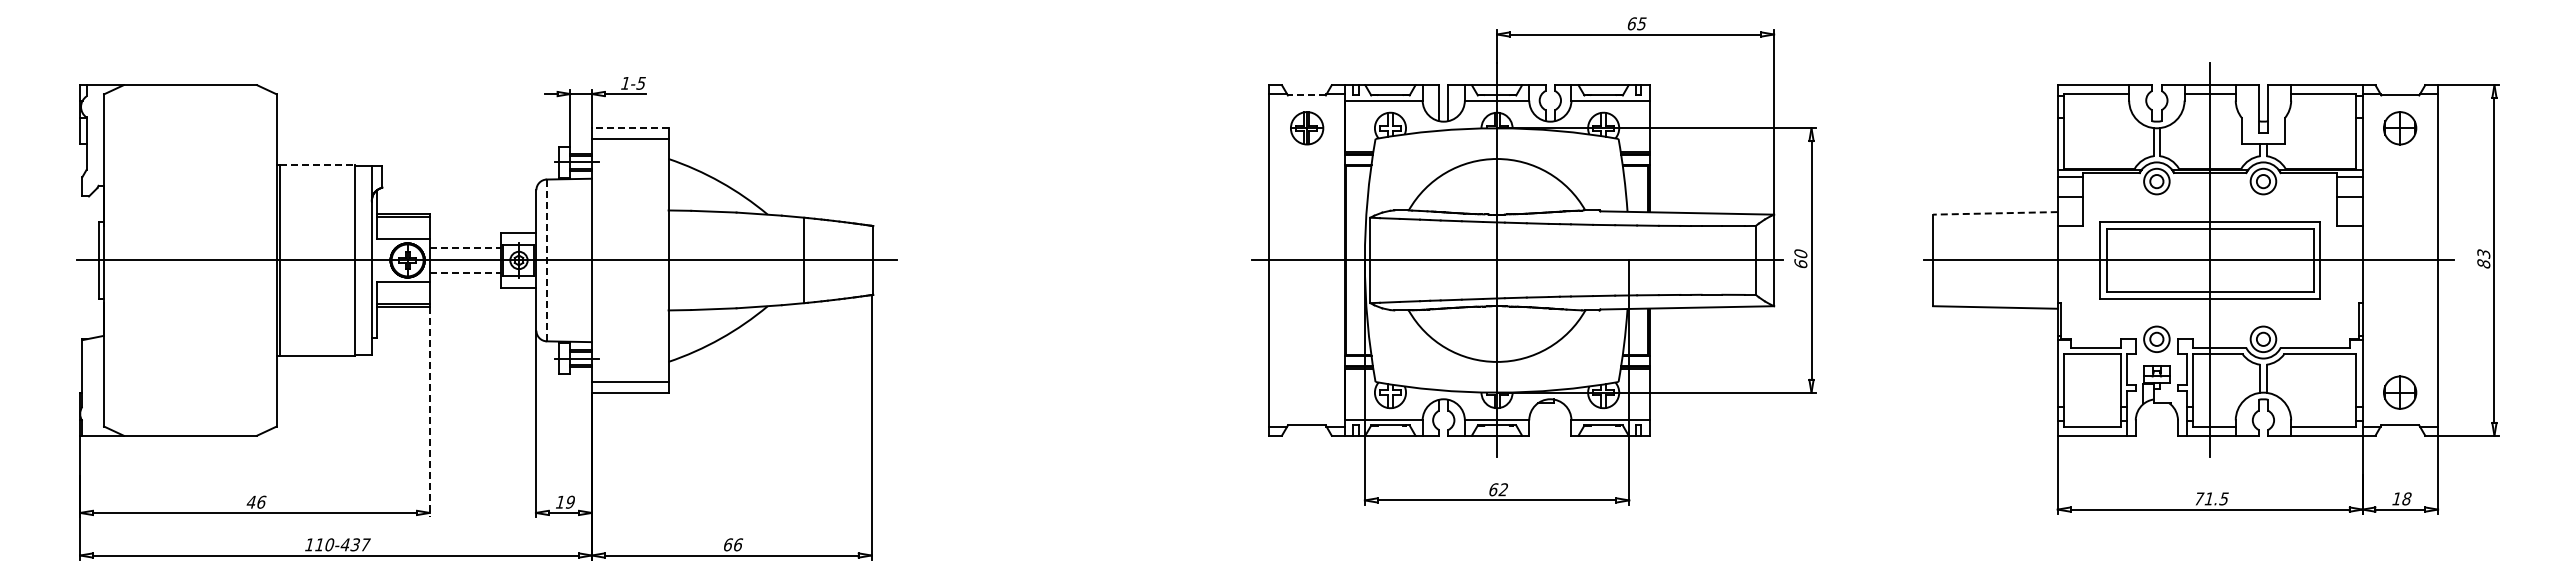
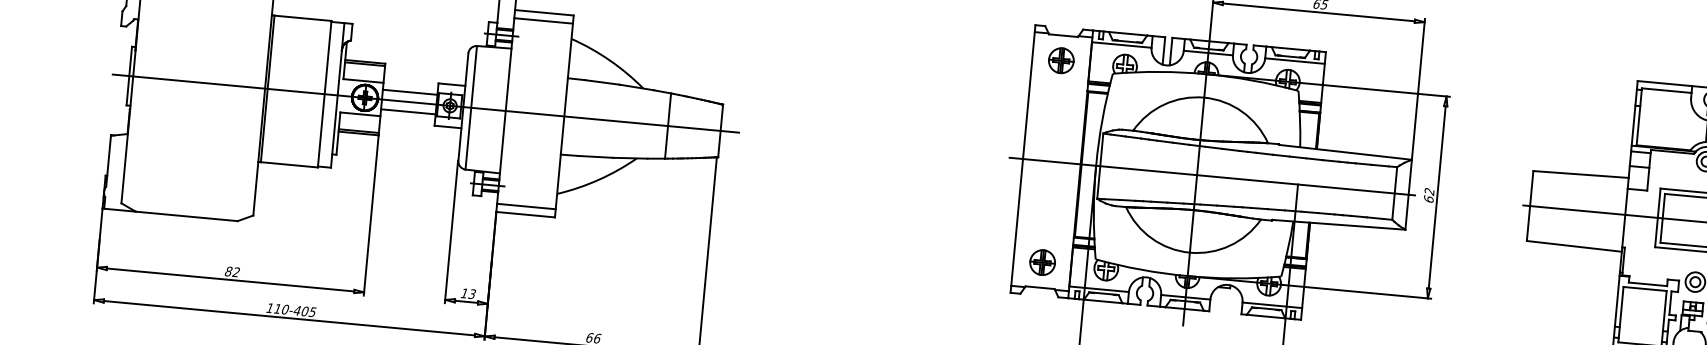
line: (1306, 95) -> (1063, 35), dashed -> solid
line: (629, 128) -> (543, 12), dashed -> solid
line: (317, 164) -> (303, 18), dashed -> solid
line: (1994, 213) -> (1580, 174), dashed -> solid
line: (465, 247) -> (410, 92), dashed -> solid
text: (1800, 254) -> (1429, 192), 60 -> 62
line: (546, 260) -> (471, 107), dashed -> solid
line: (465, 273) -> (408, 112), dashed -> solid
part: (1307, 392) -> (1042, 262), added
line: (429, 412) -> (370, 215), dashed -> solid
text: (256, 501) -> (232, 271), 46 -> 82
text: (569, 501) -> (471, 293), 19 -> 13
text: (360, 544) -> (308, 311), 110-437 -> 110-405

